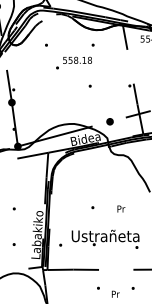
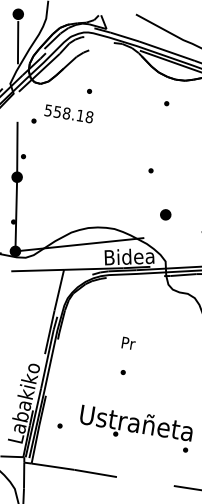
text: (73, 62) -> (61, 116), moved
part: (109, 121) -> (164, 214), moved
text: (121, 208) -> (129, 342), moved

